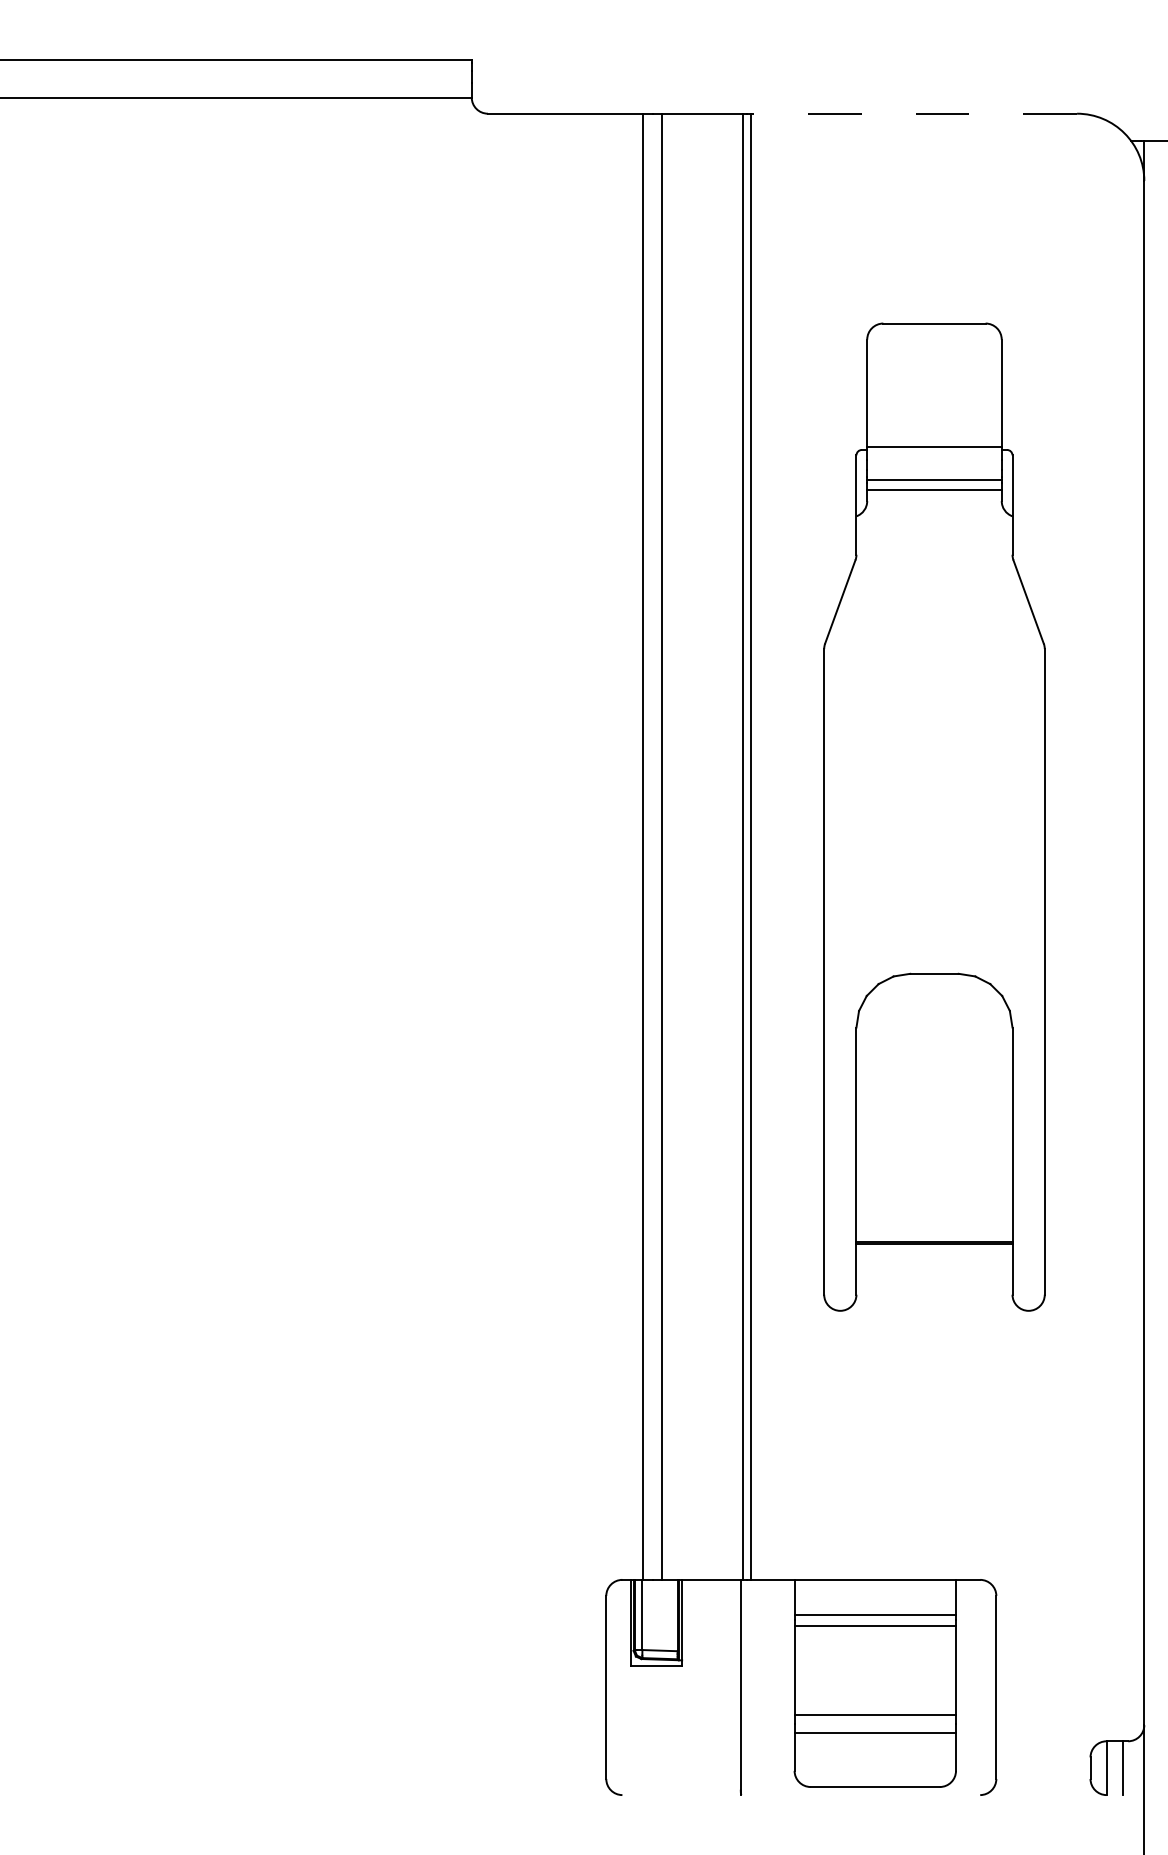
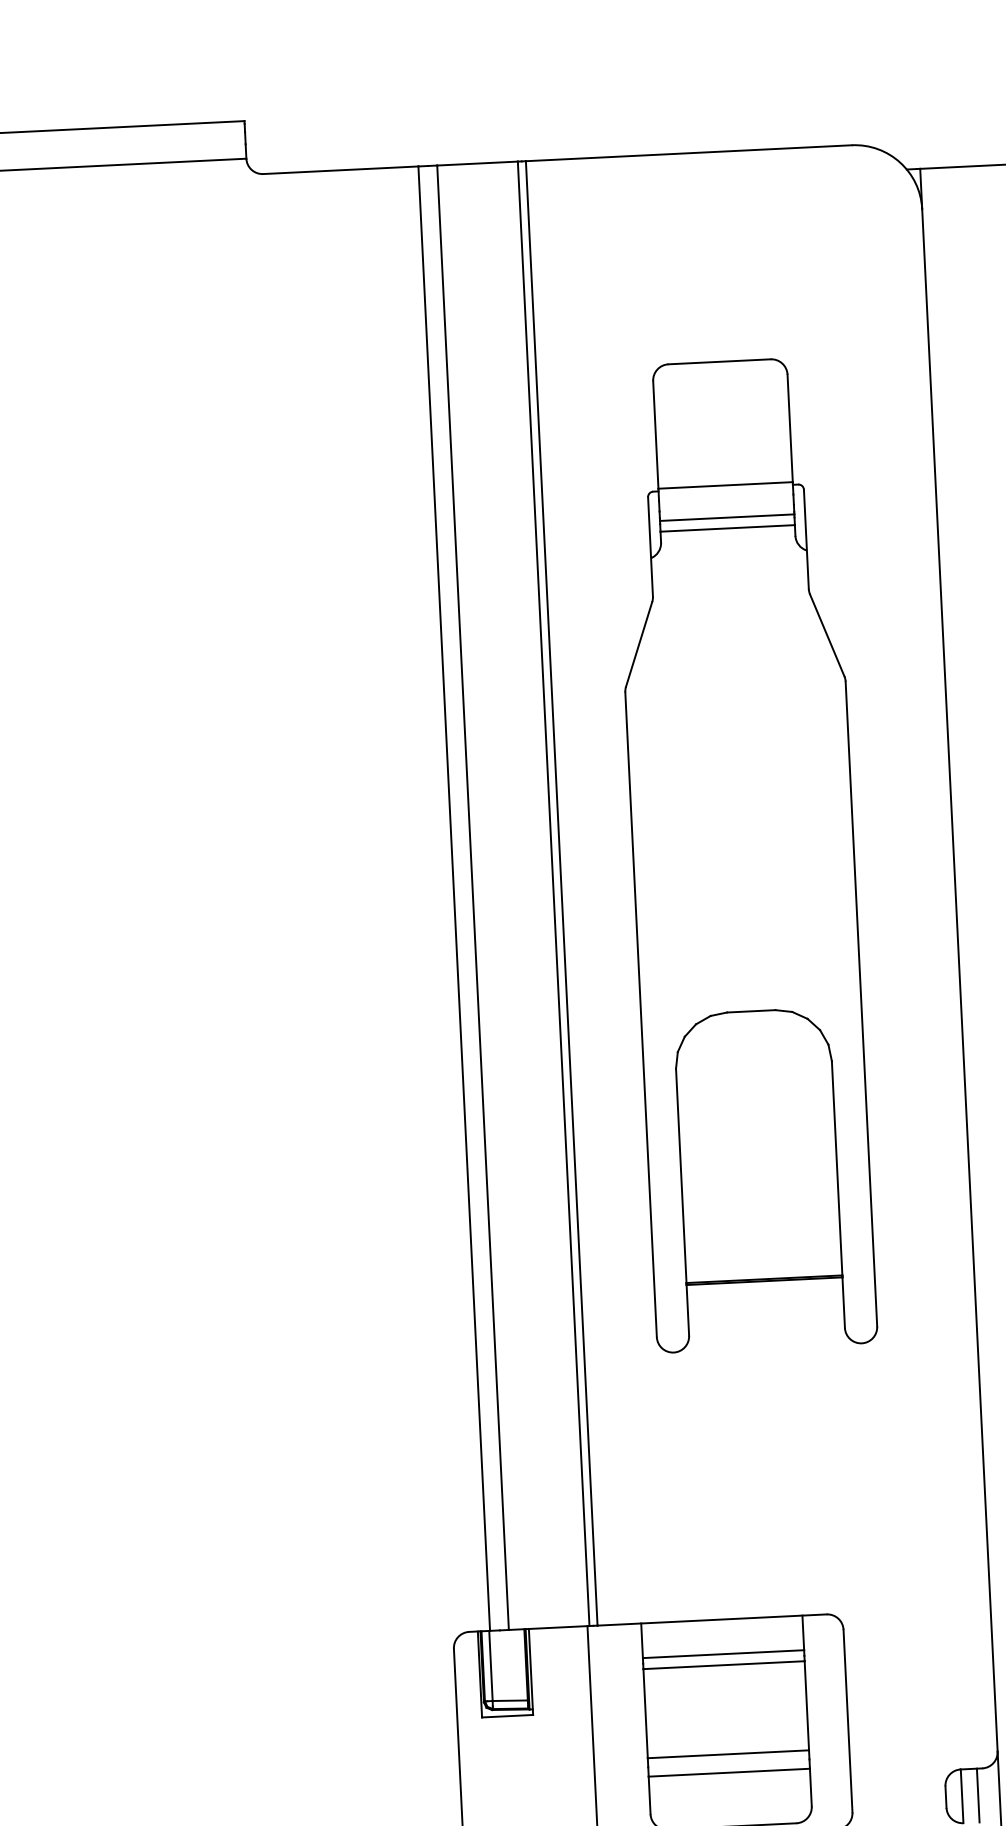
line: (913, 113) -> (688, 153), dashed -> solid

